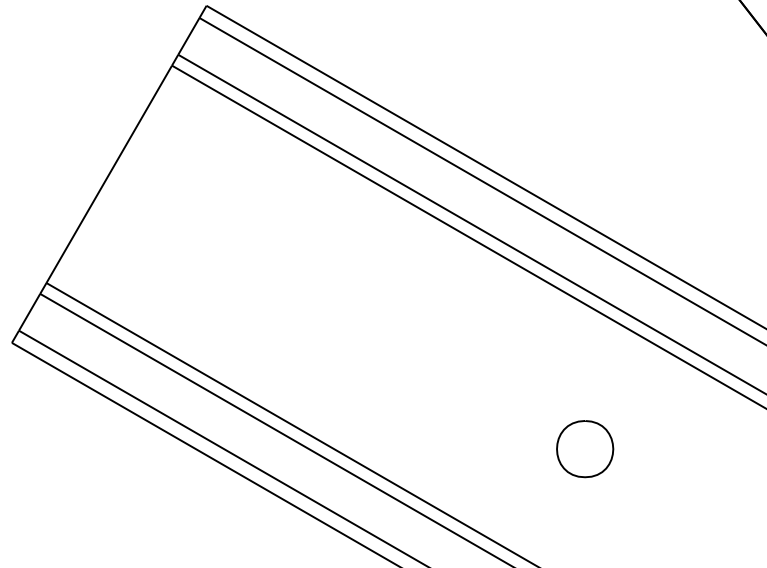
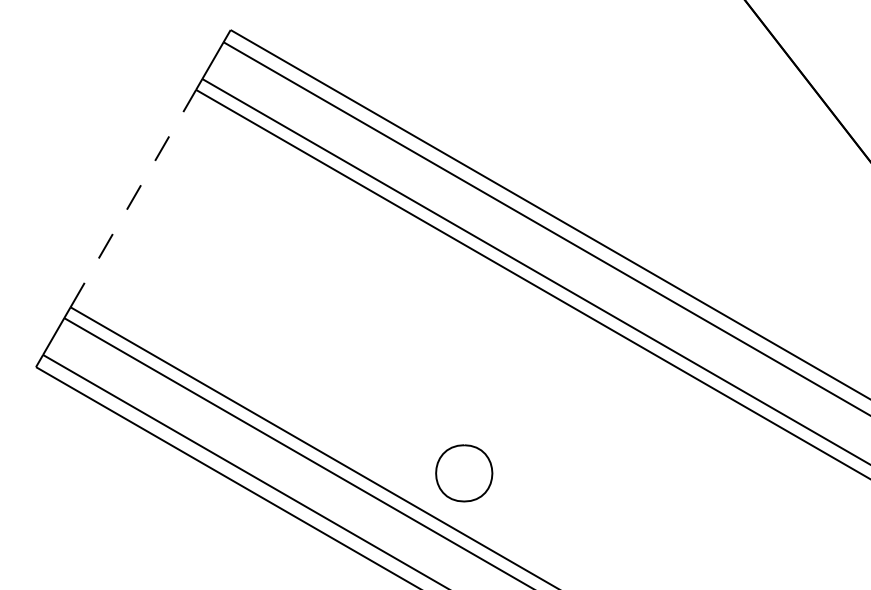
line: (109, 174) -> (133, 198), solid -> dashed
part: (585, 449) -> (464, 473), moved

